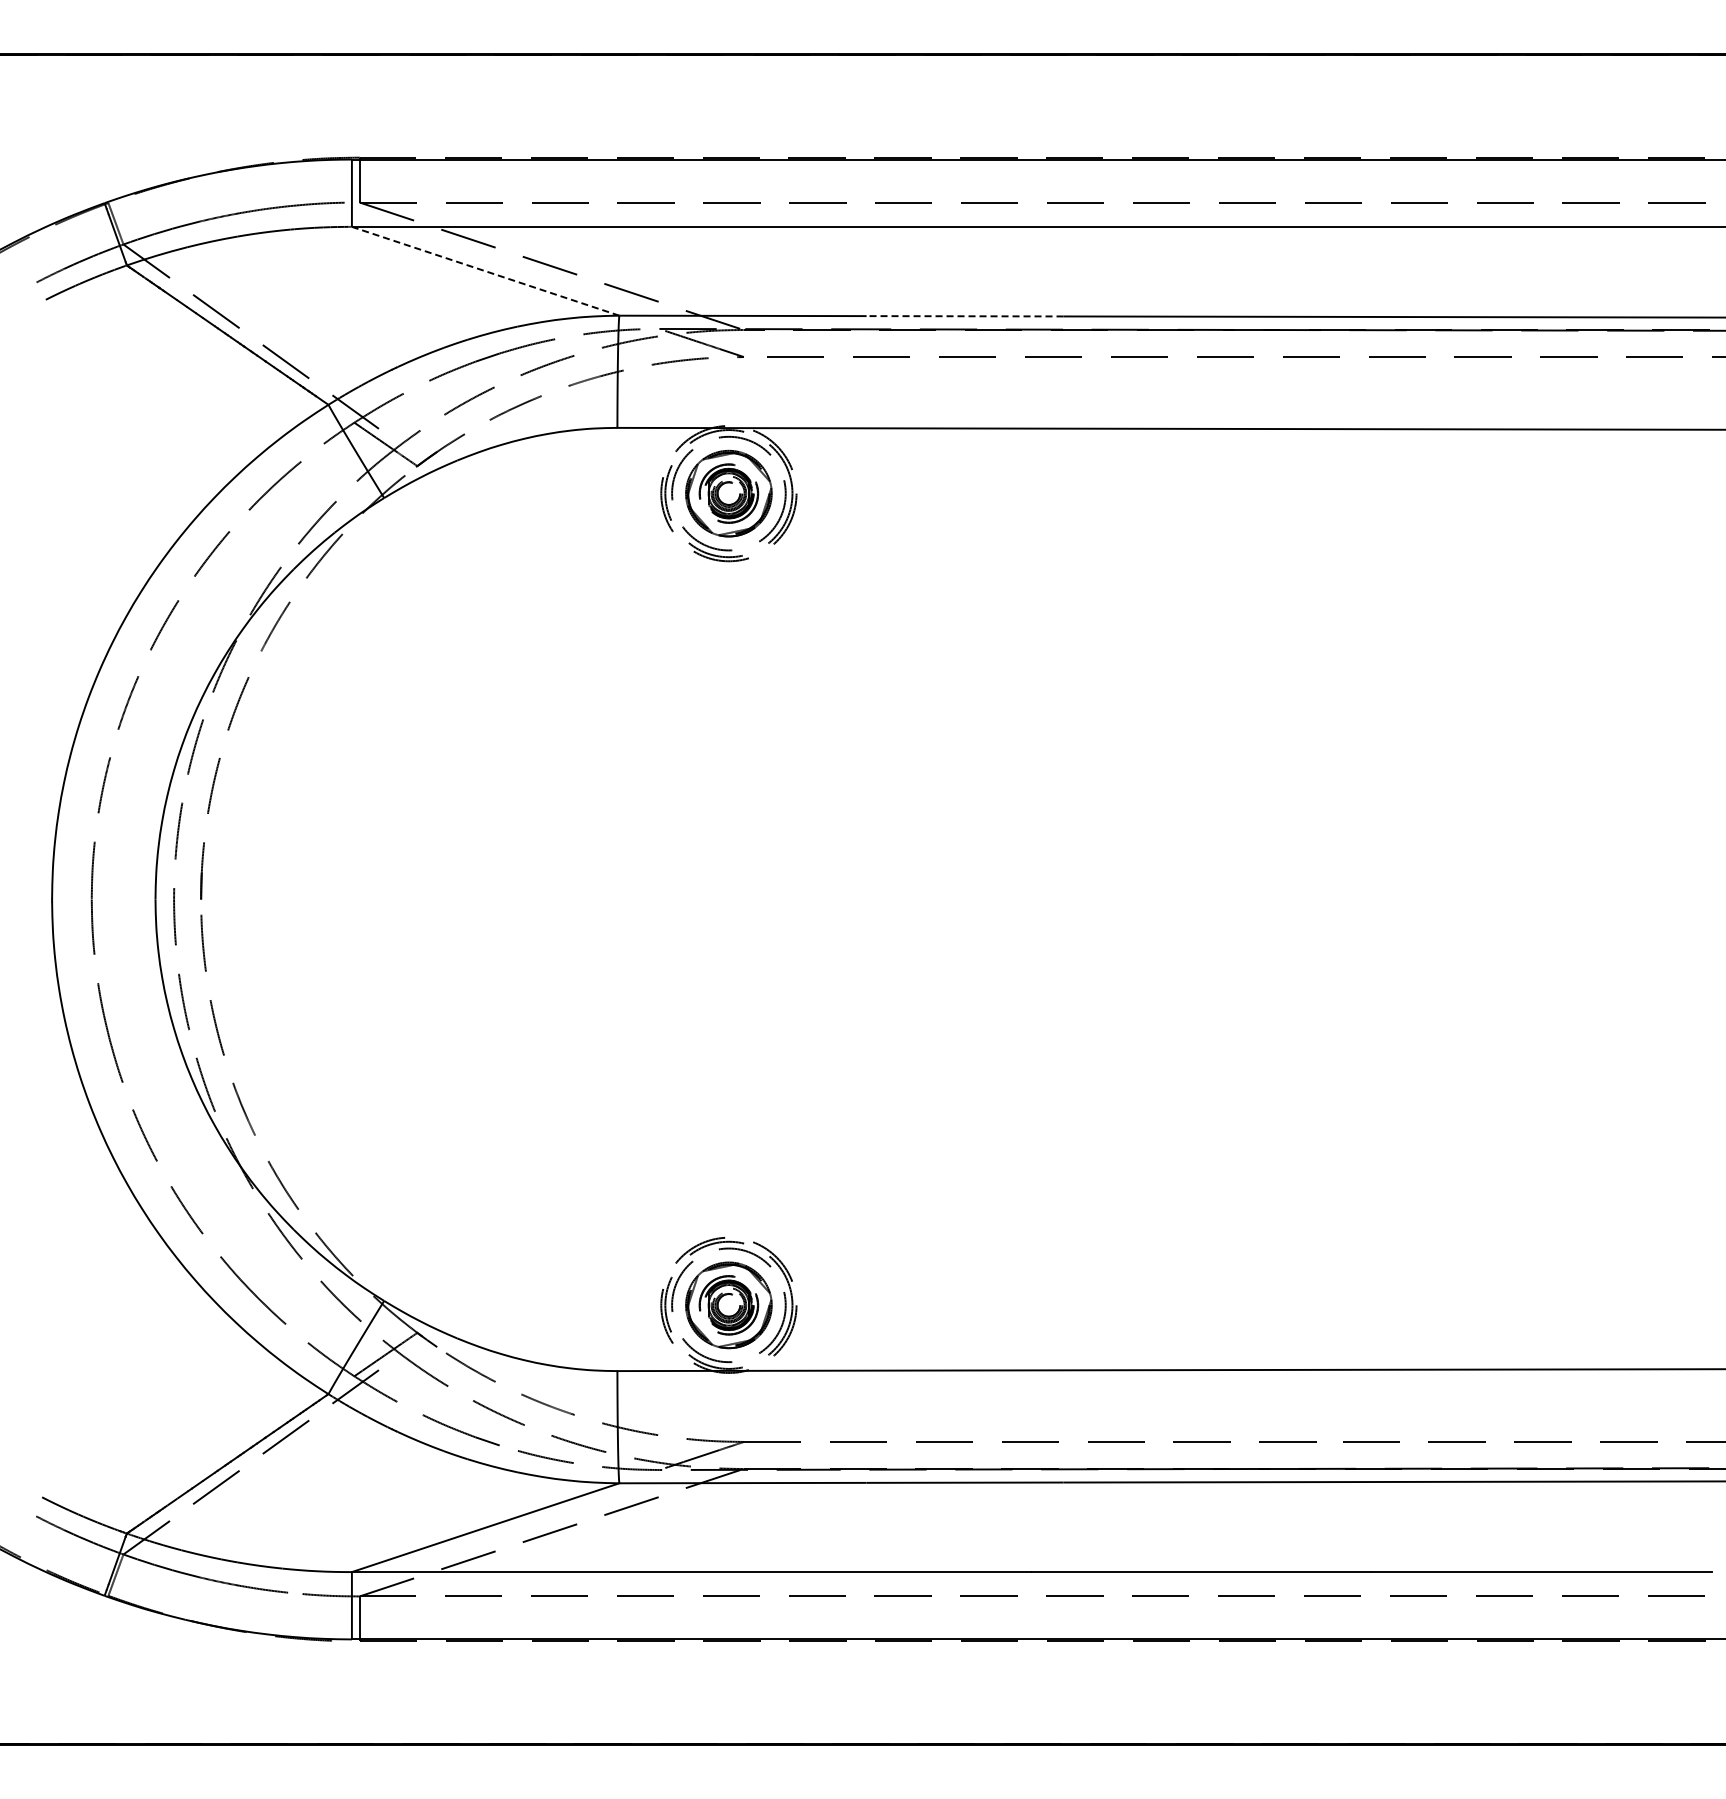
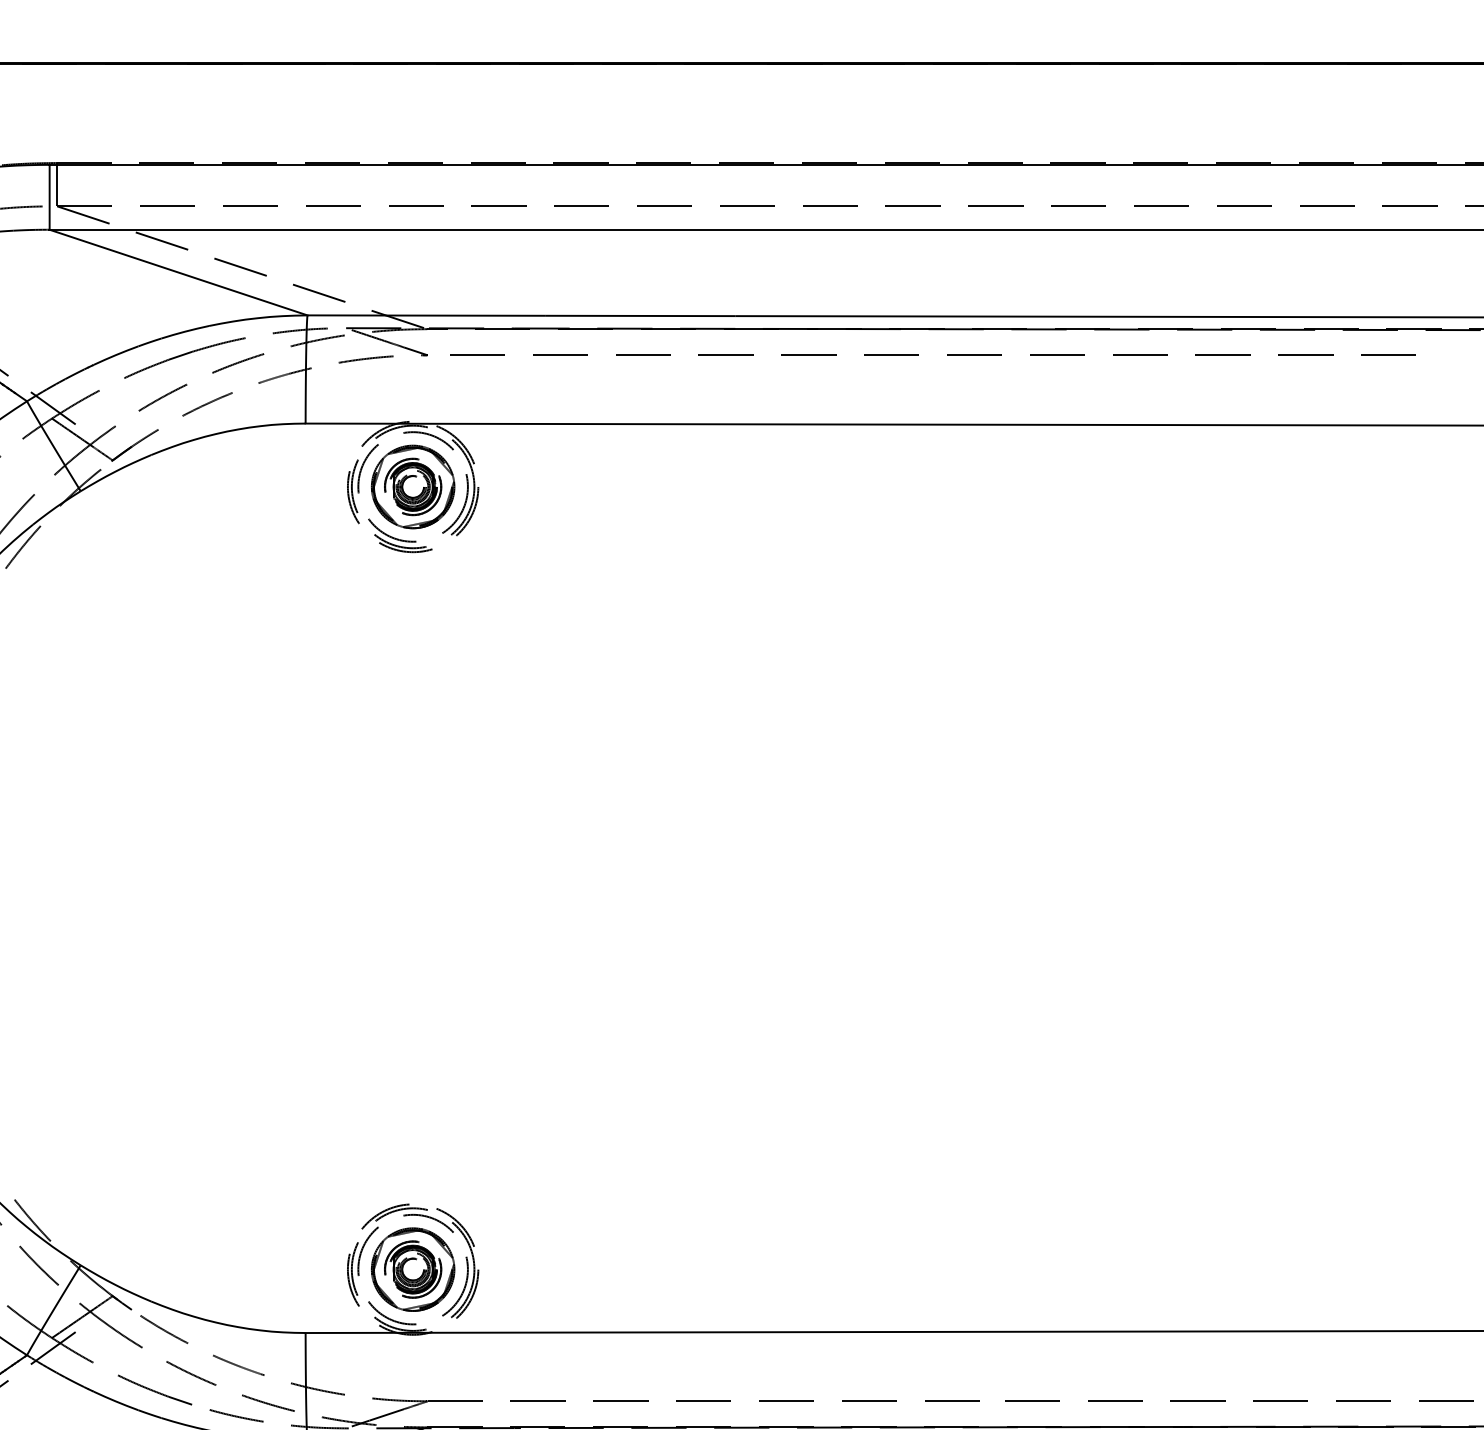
line: (485, 271) -> (178, 272), dashed -> solid
line: (965, 316) -> (641, 316), dashed -> solid

